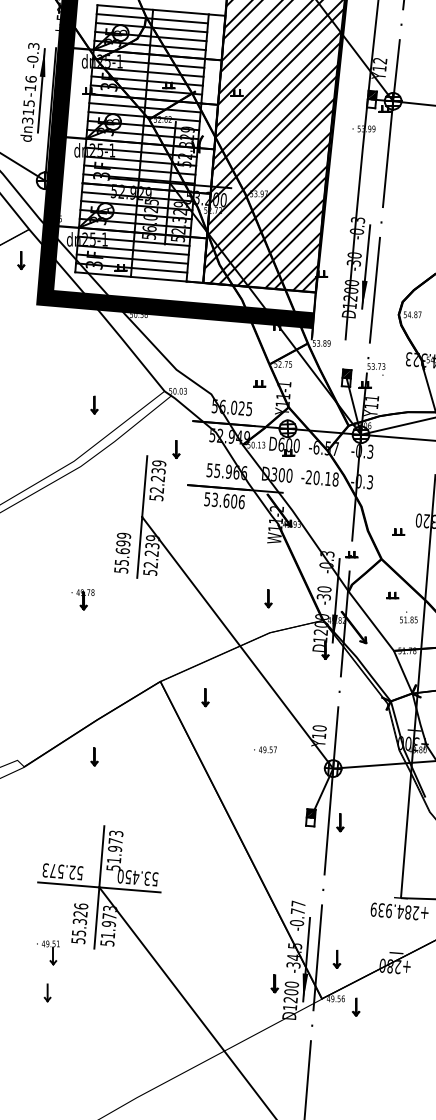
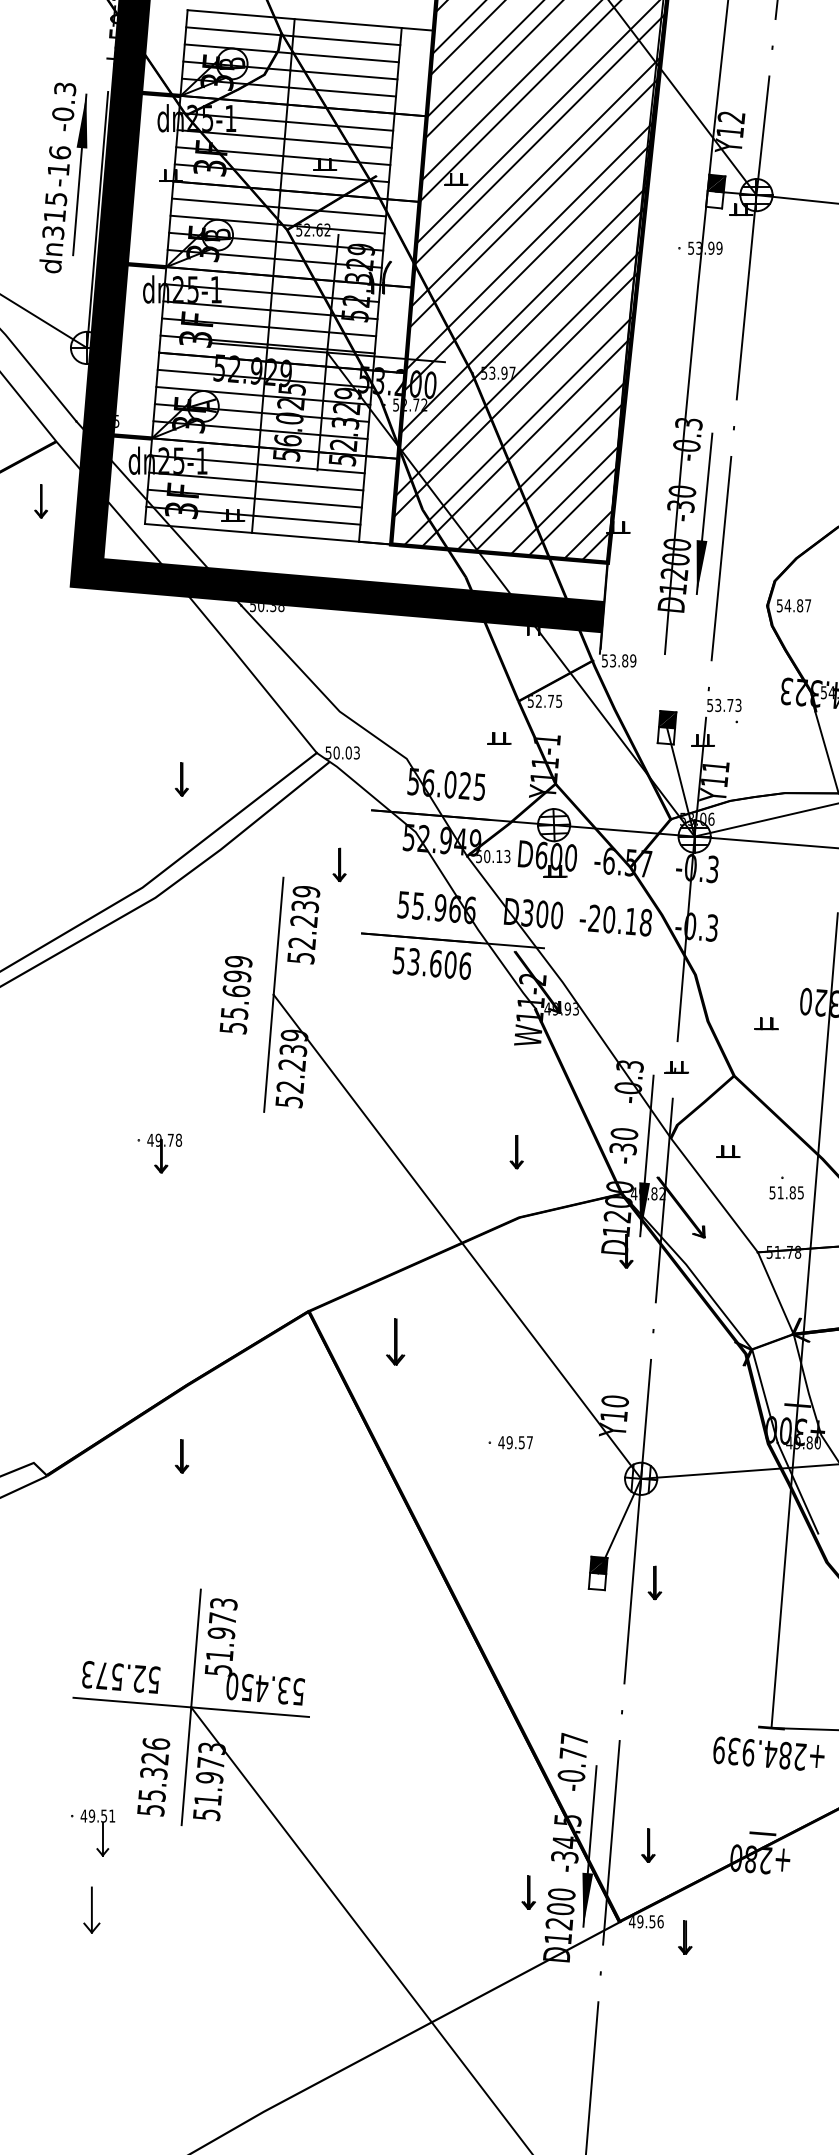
text: (122, 552) -> (235, 993), moved
part: (392, 595) -> (728, 1151), moved
part: (205, 697) -> (395, 1342), size x1.4
part: (47, 992) -> (91, 1909), size x1.4

